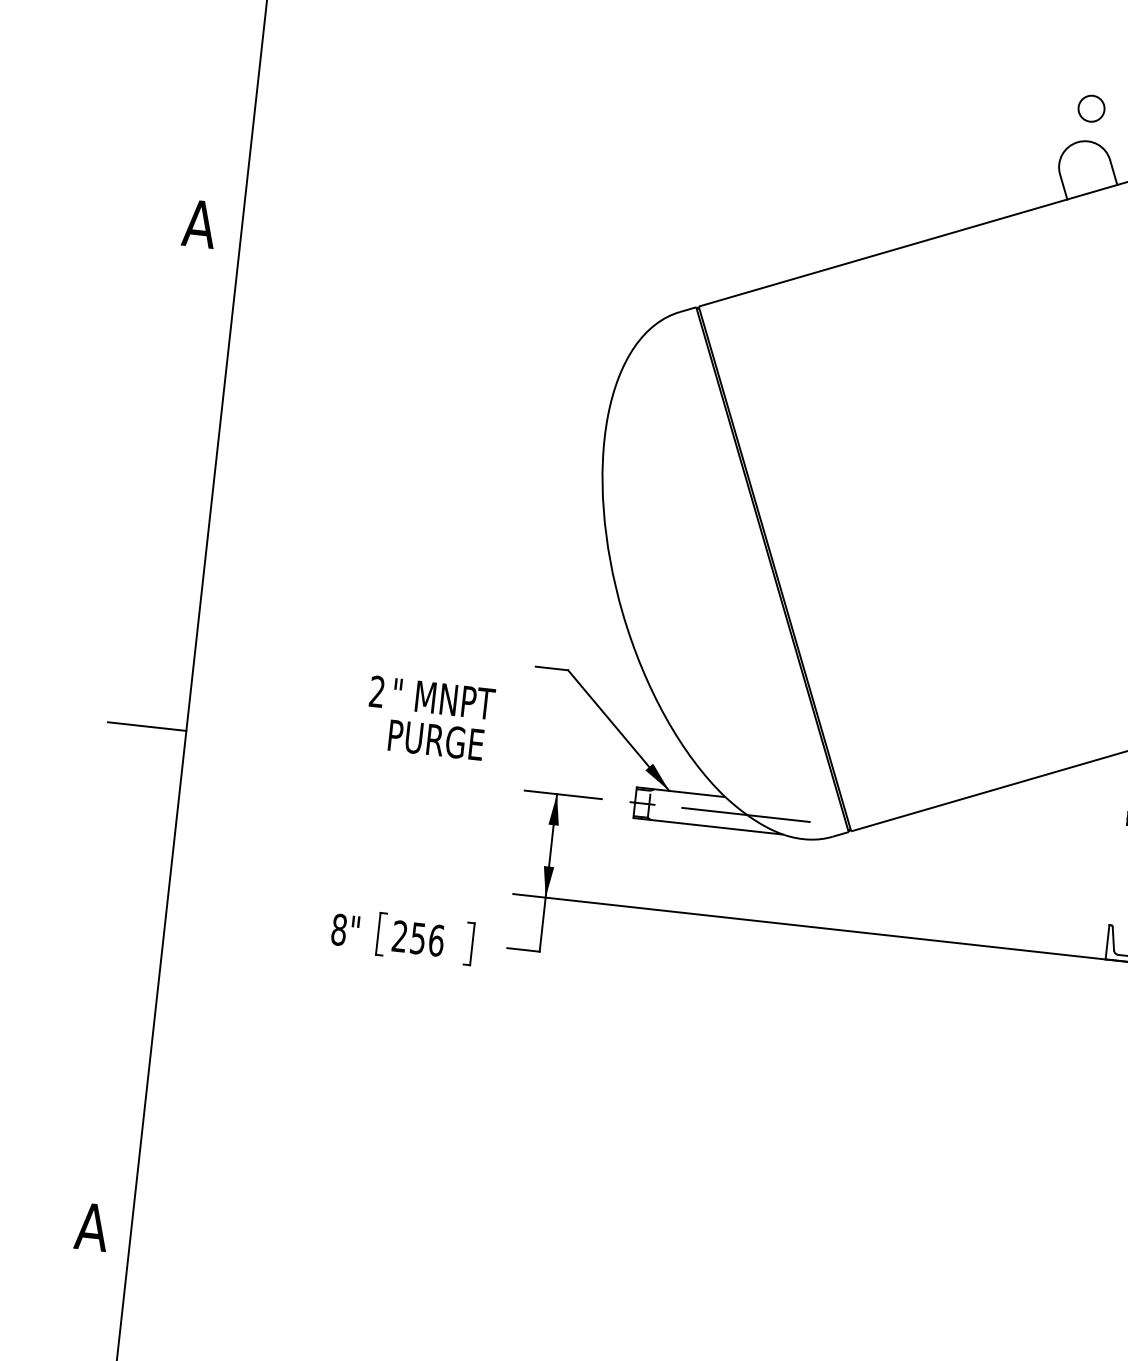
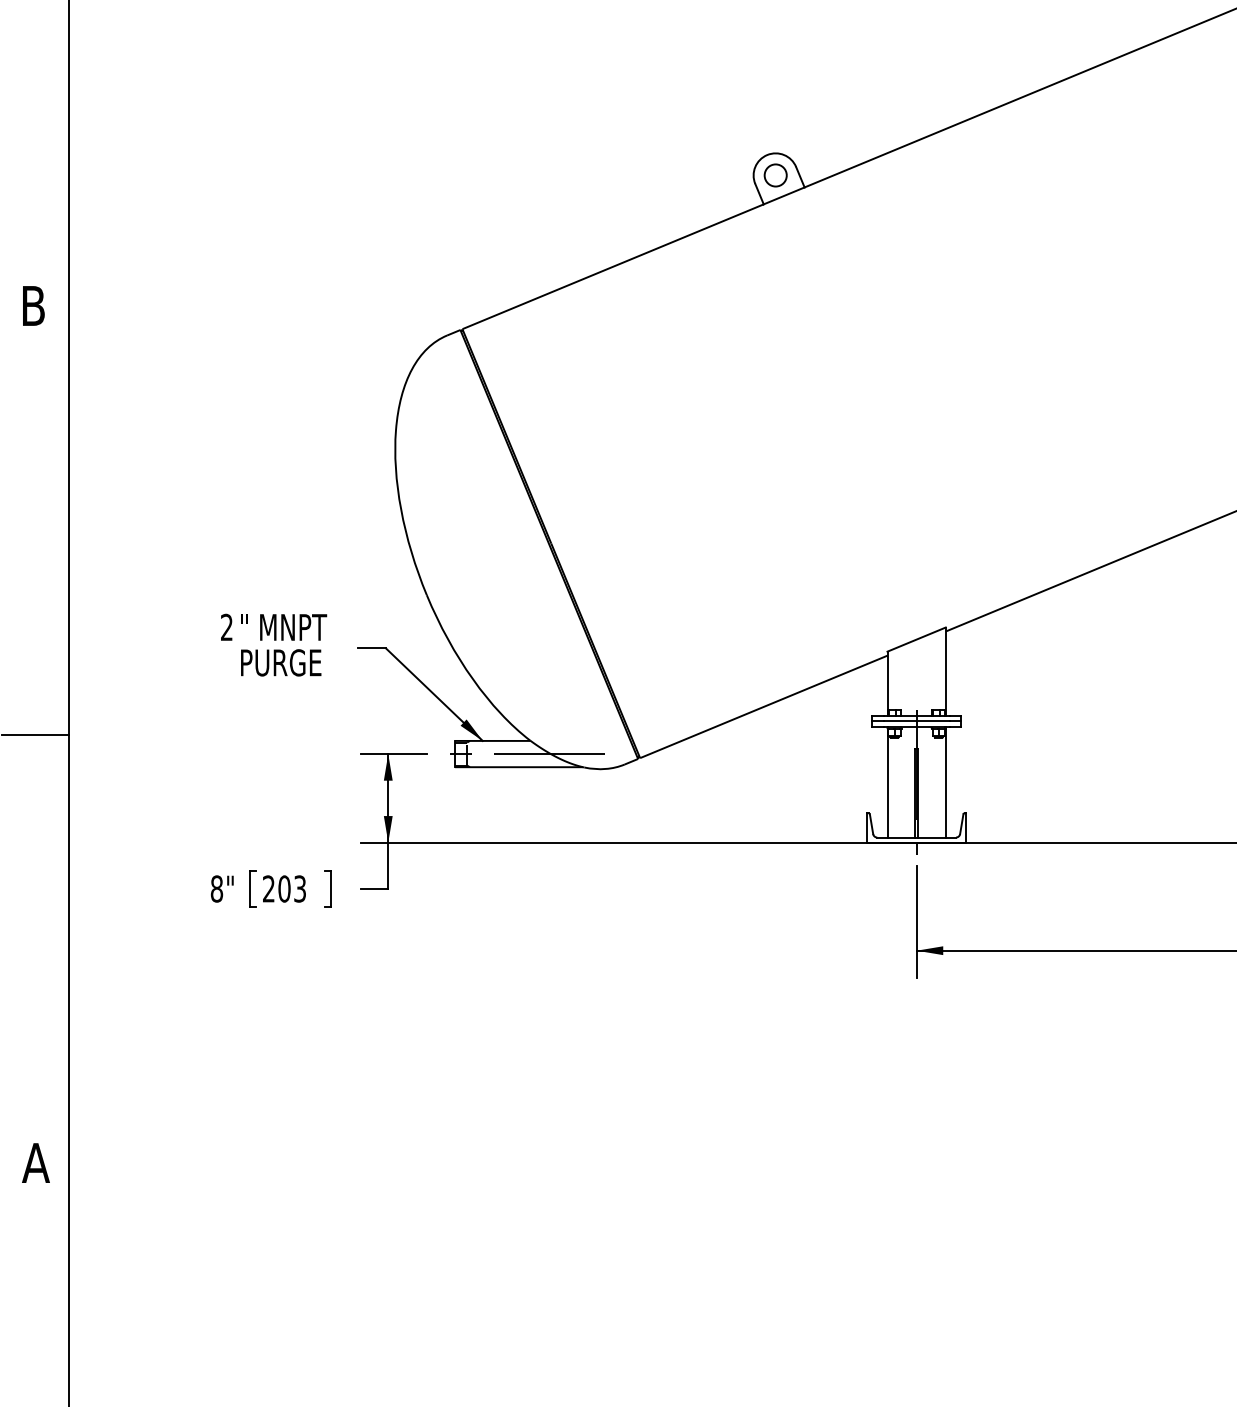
circle: (1091, 108) -> (775, 175), moved
text: (199, 223) -> (33, 305), A -> B
text: (430, 717) -> (274, 644), moved
text: (427, 938) -> (292, 888), 256 -> 203

